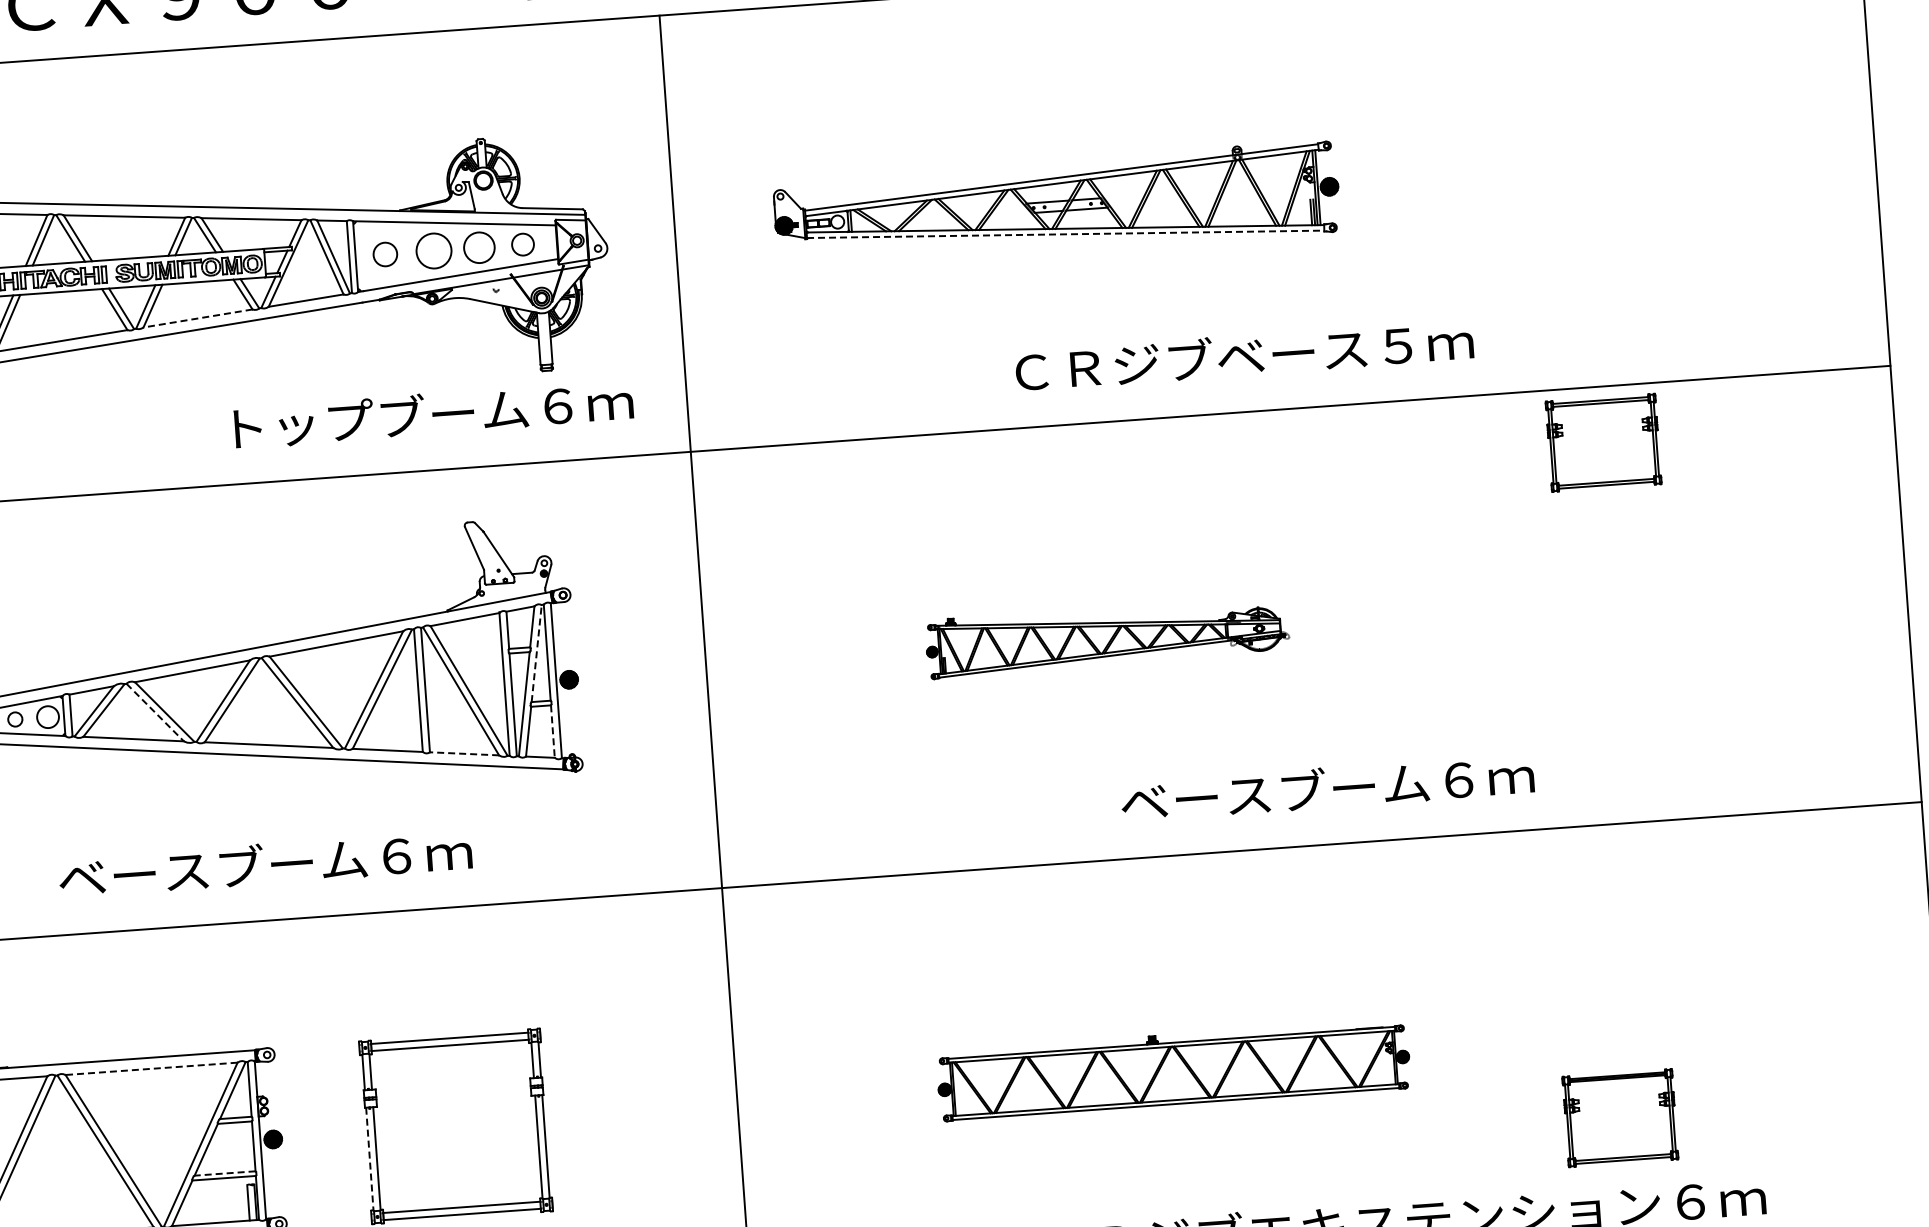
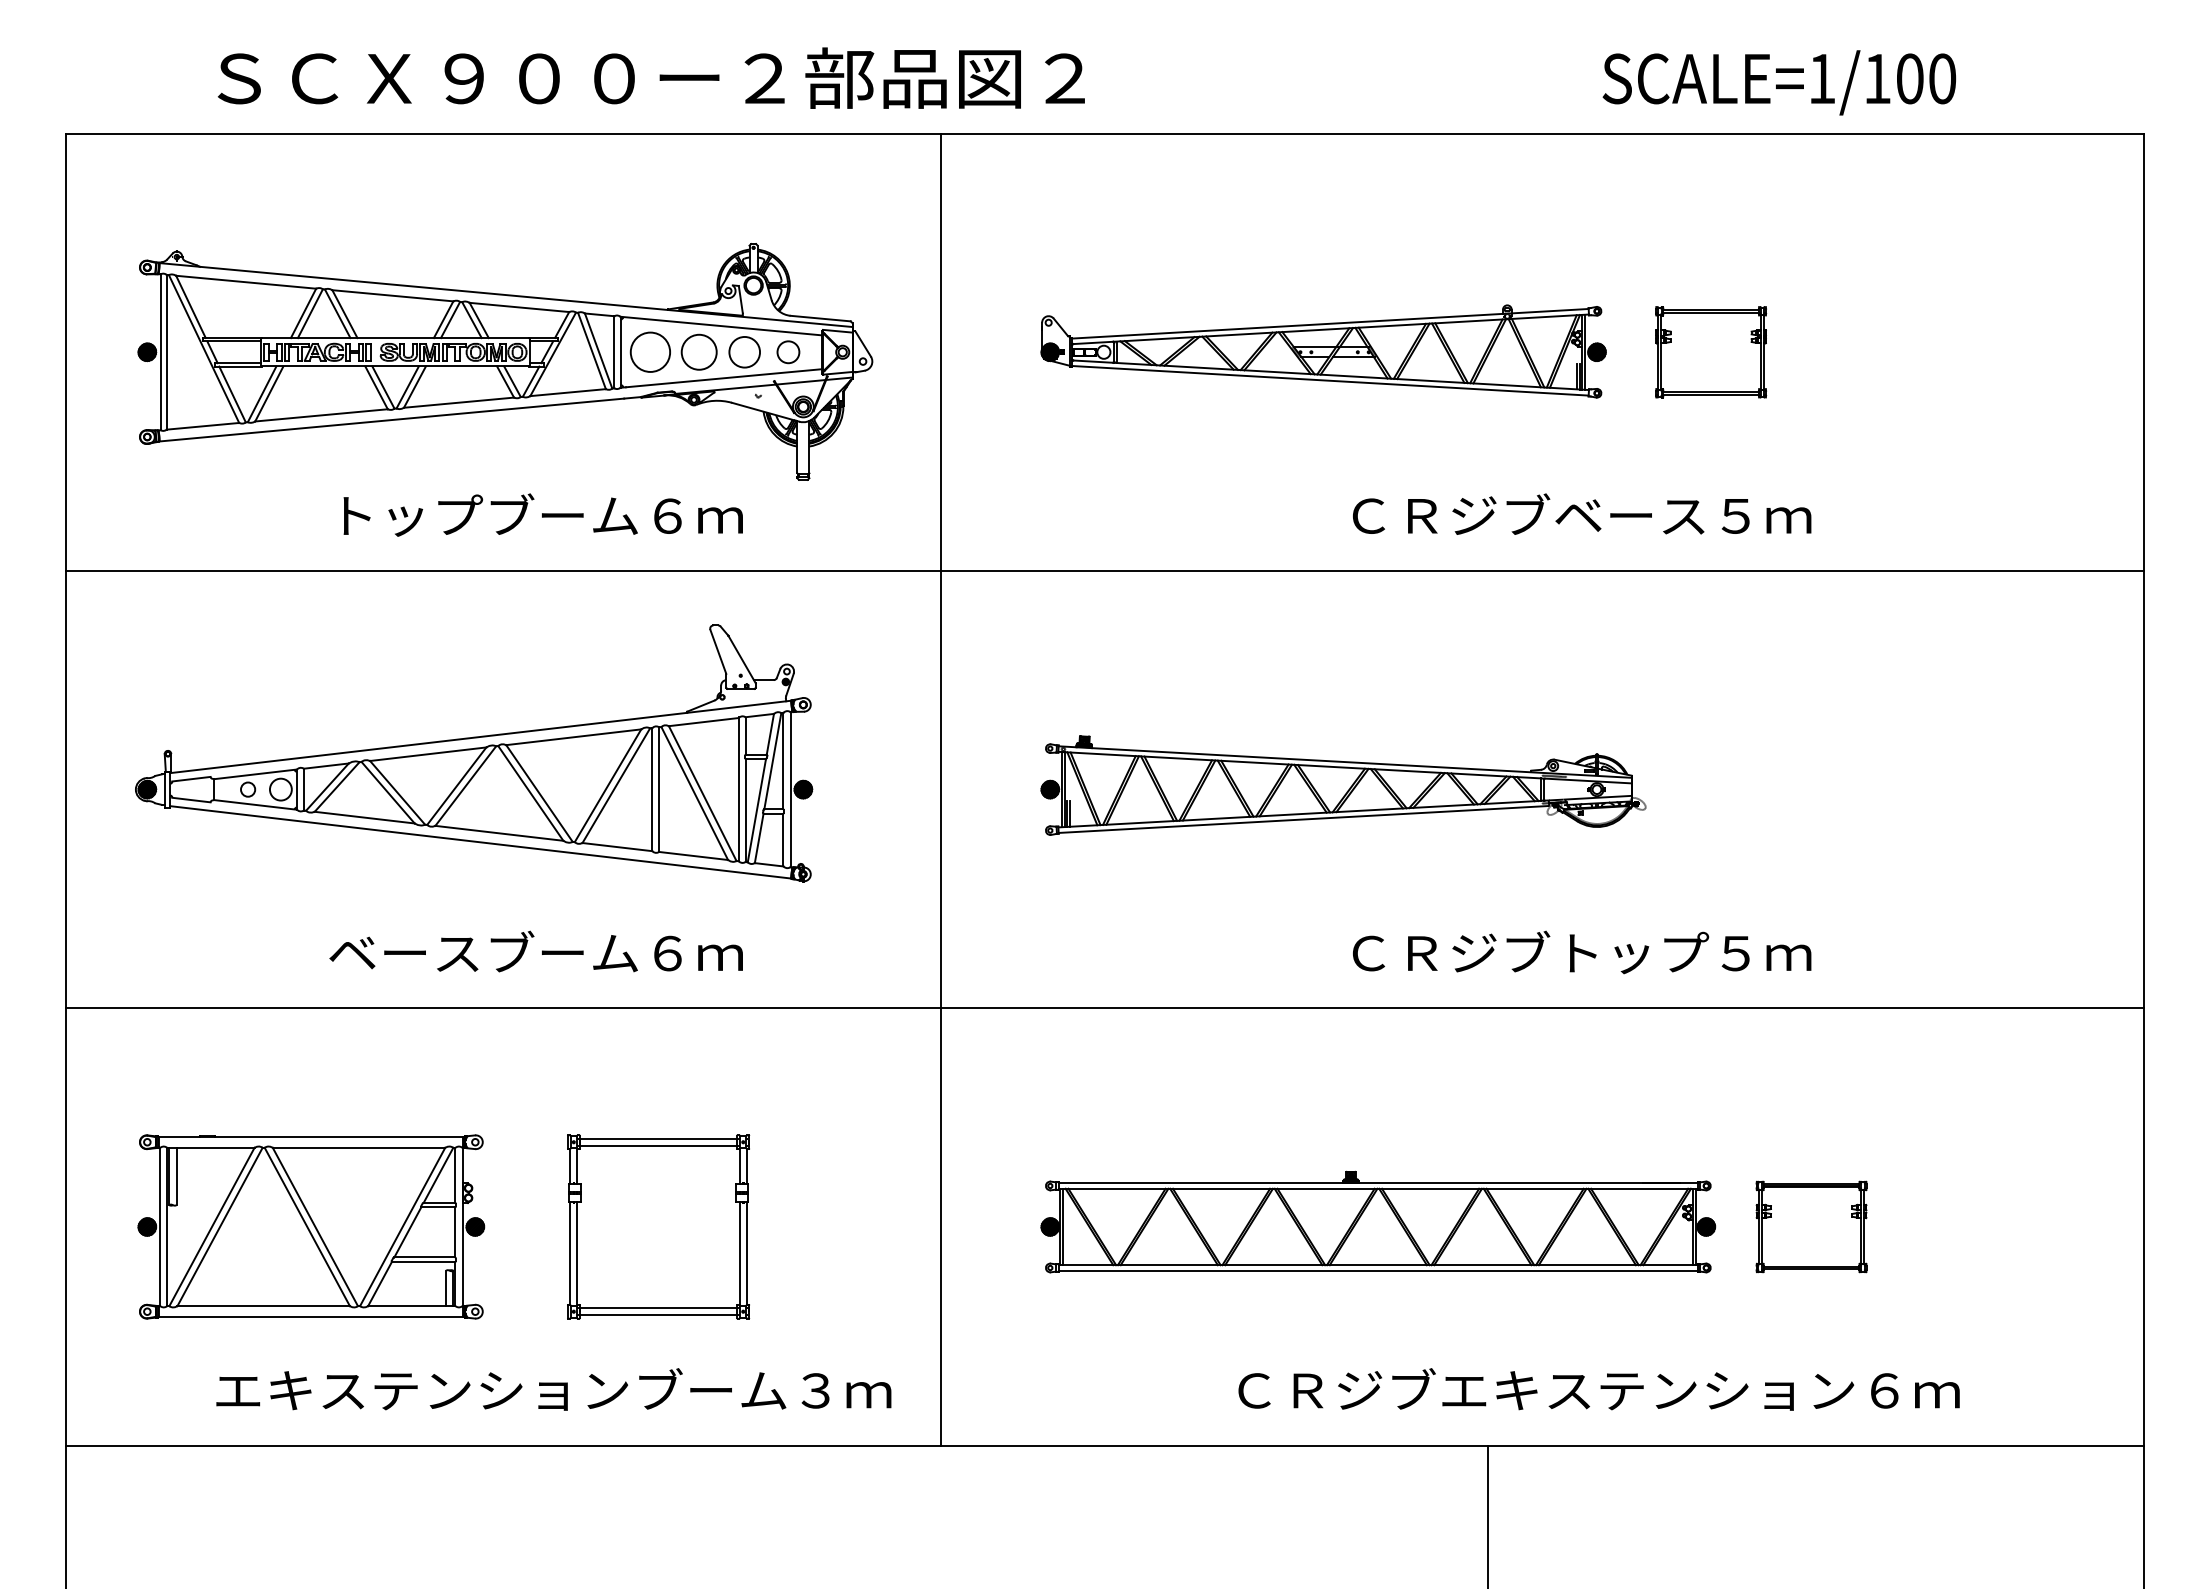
line: (1065, 234) -> (1330, 380), dashed -> solid
circle: (385, 253) -> (650, 351), size x1.67
line: (197, 318) -> (458, 402), dashed -> solid
text: (1244, 354) -> (1582, 513), moved
text: (432, 413) -> (542, 514), moved
part: (1604, 443) -> (1711, 352), moved
part: (1107, 637) -> (1343, 785), size x1.67
line: (536, 653) -> (772, 761), dashed -> solid
line: (155, 712) -> (388, 792), dashed -> solid
line: (552, 731) -> (783, 840), dashed -> solid
line: (464, 753) -> (693, 855), dashed -> solid
text: (1353, 786) -> (1578, 952), ベースブーム６ｍ -> ＣＲジブトップ５ｍ
text: (264, 863) -> (535, 951), moved
line: (151, 1068) -> (358, 1147), dashed -> solid
part: (1173, 1069) -> (1378, 1221), size x1.43
part: (1620, 1117) -> (1811, 1226), moved
line: (370, 1159) -> (570, 1253), dashed -> solid
line: (224, 1173) -> (424, 1257), dashed -> solid

